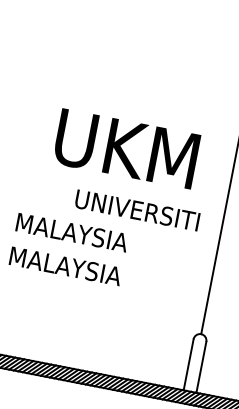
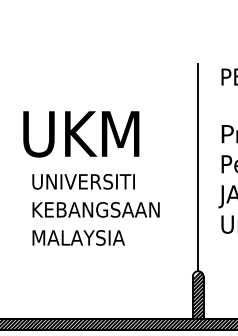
text: (126, 149) -> (81, 134), moved
text: (137, 210) -> (83, 181), moved
text: (93, 236) -> (96, 209), MALAYSIA -> KEBANGSAAN
hatch: (194, 363) -> (197, 295), added

